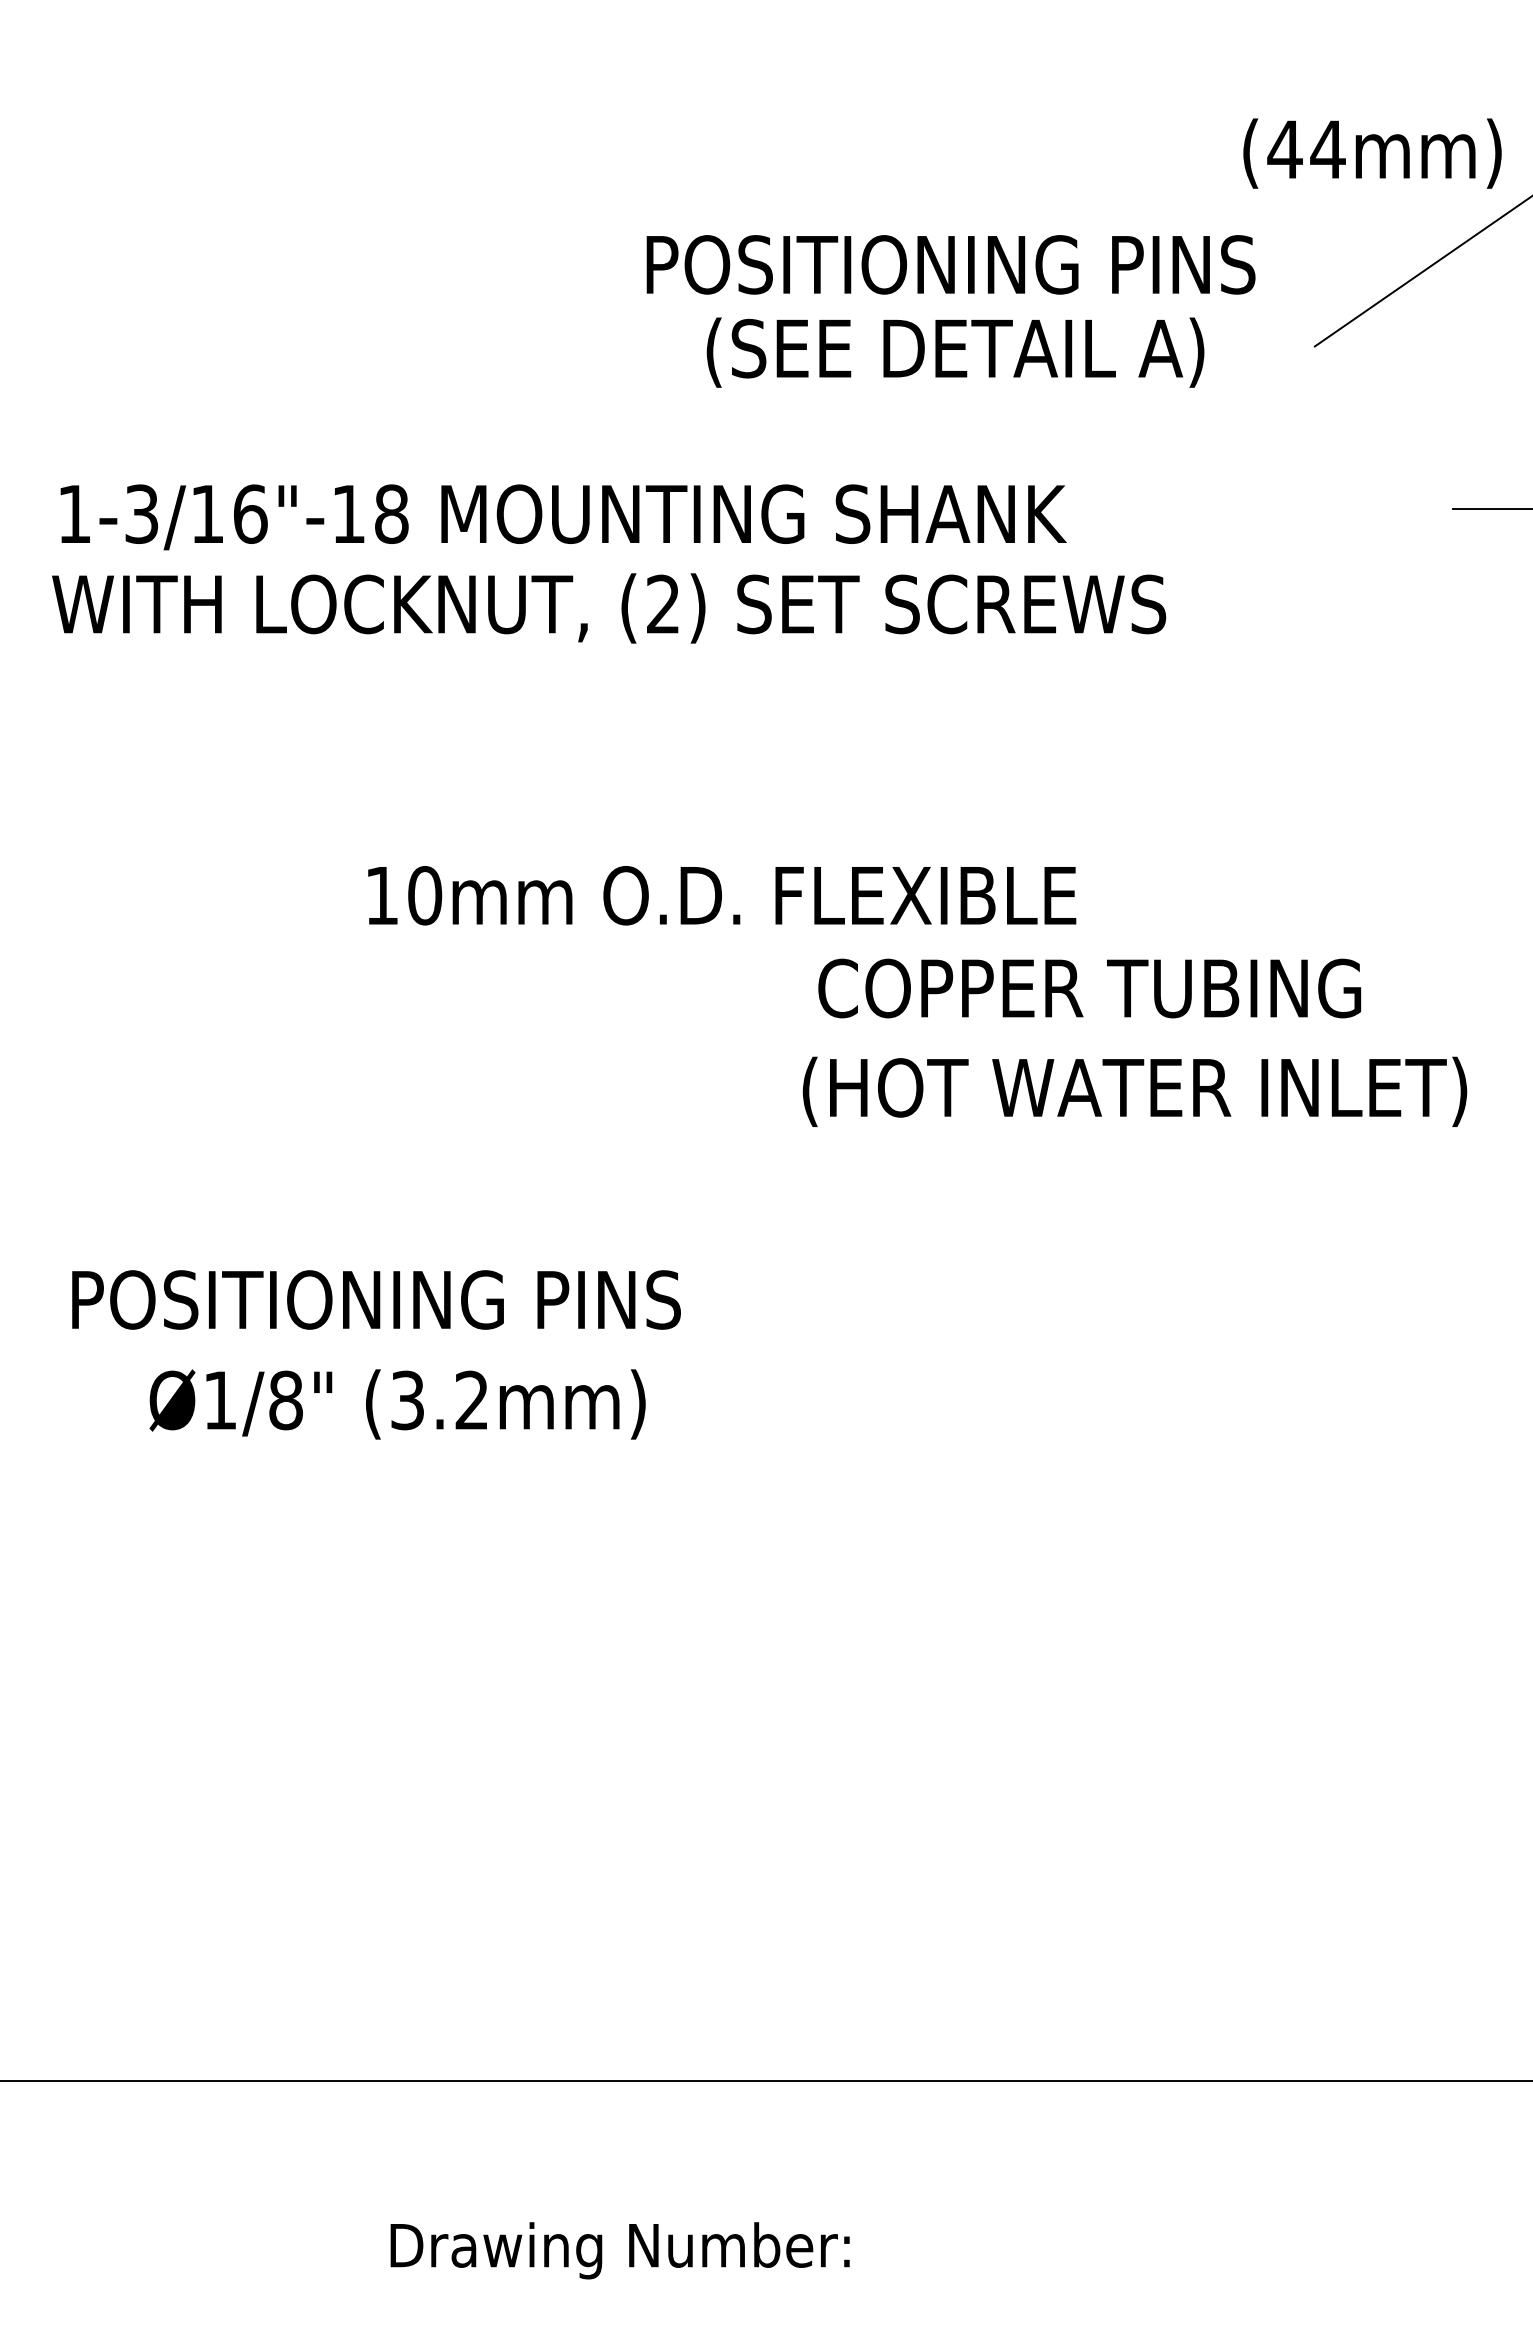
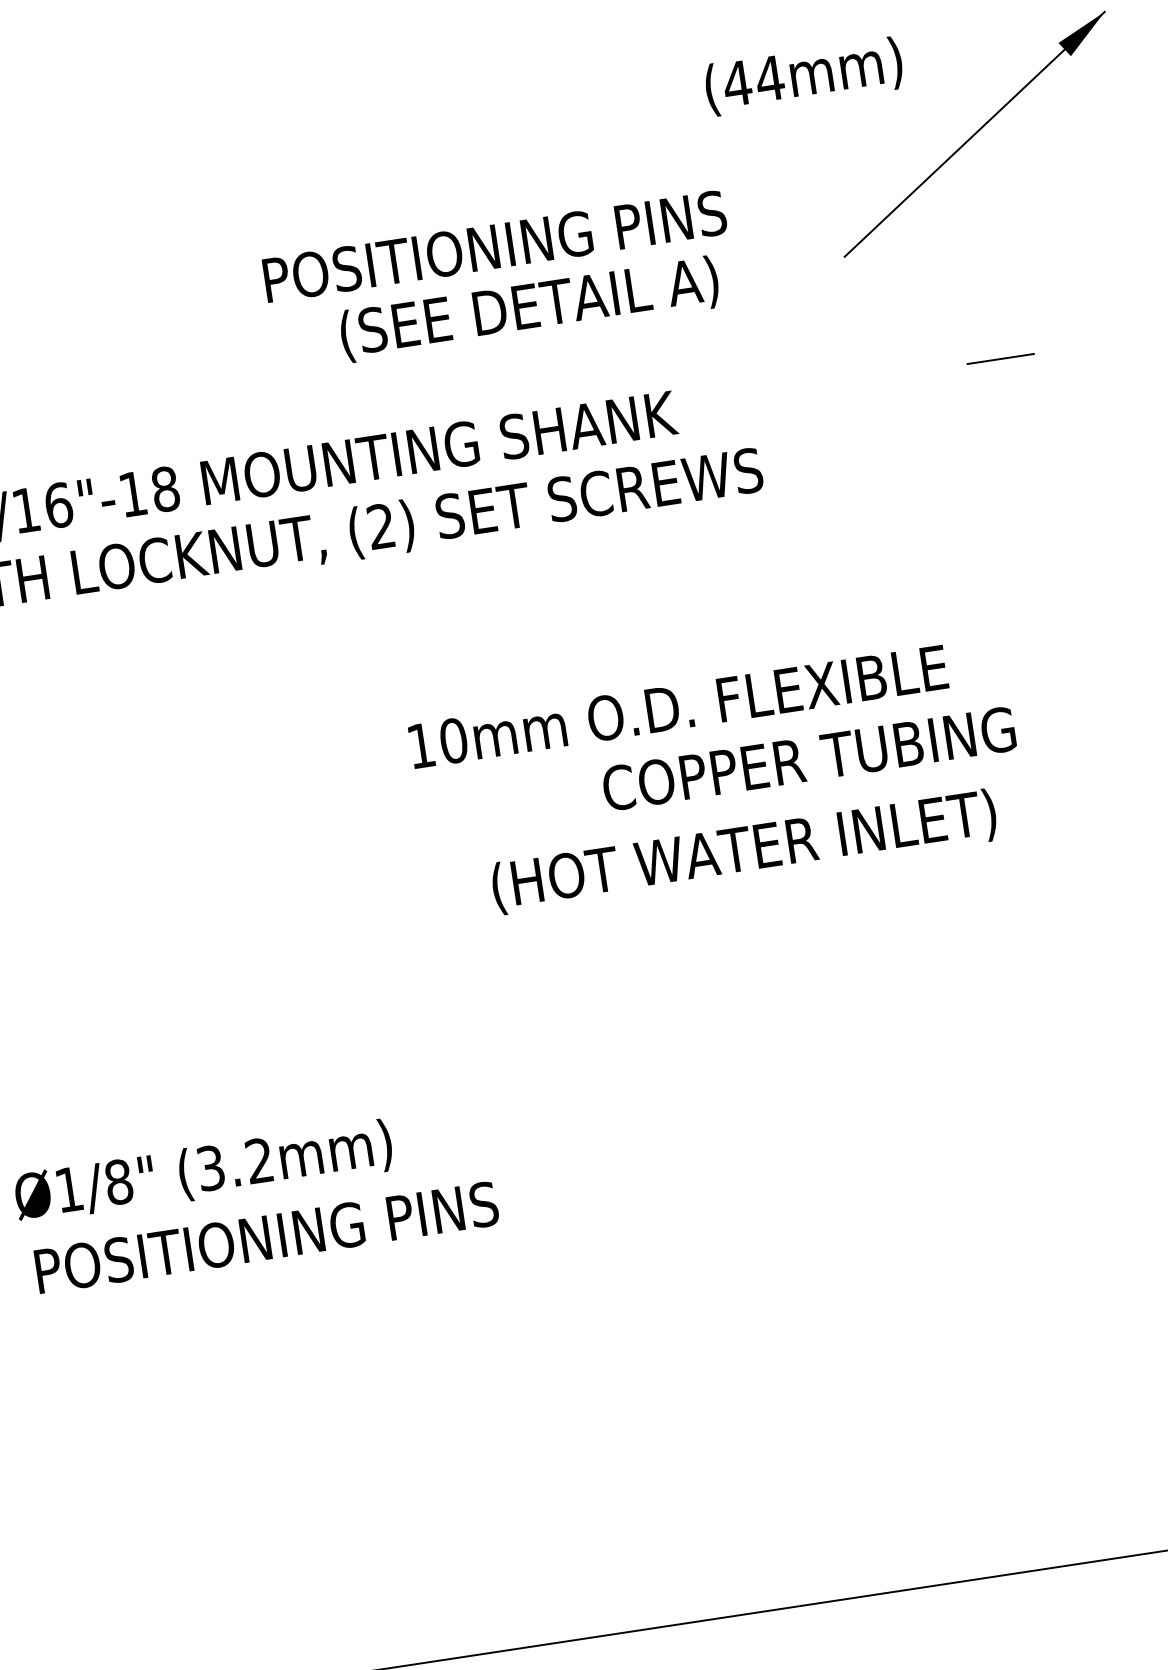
text: (1372, 153) -> (803, 76), moved
text: (950, 264) -> (494, 246), moved
text: (955, 352) -> (529, 309), moved
text: (722, 895) -> (678, 706), moved
text: (1089, 988) -> (808, 759), moved
text: (1134, 1091) -> (744, 851), moved
text: (376, 1299) -> (266, 1237), moved
text: (397, 1404) -> (203, 1172), moved

